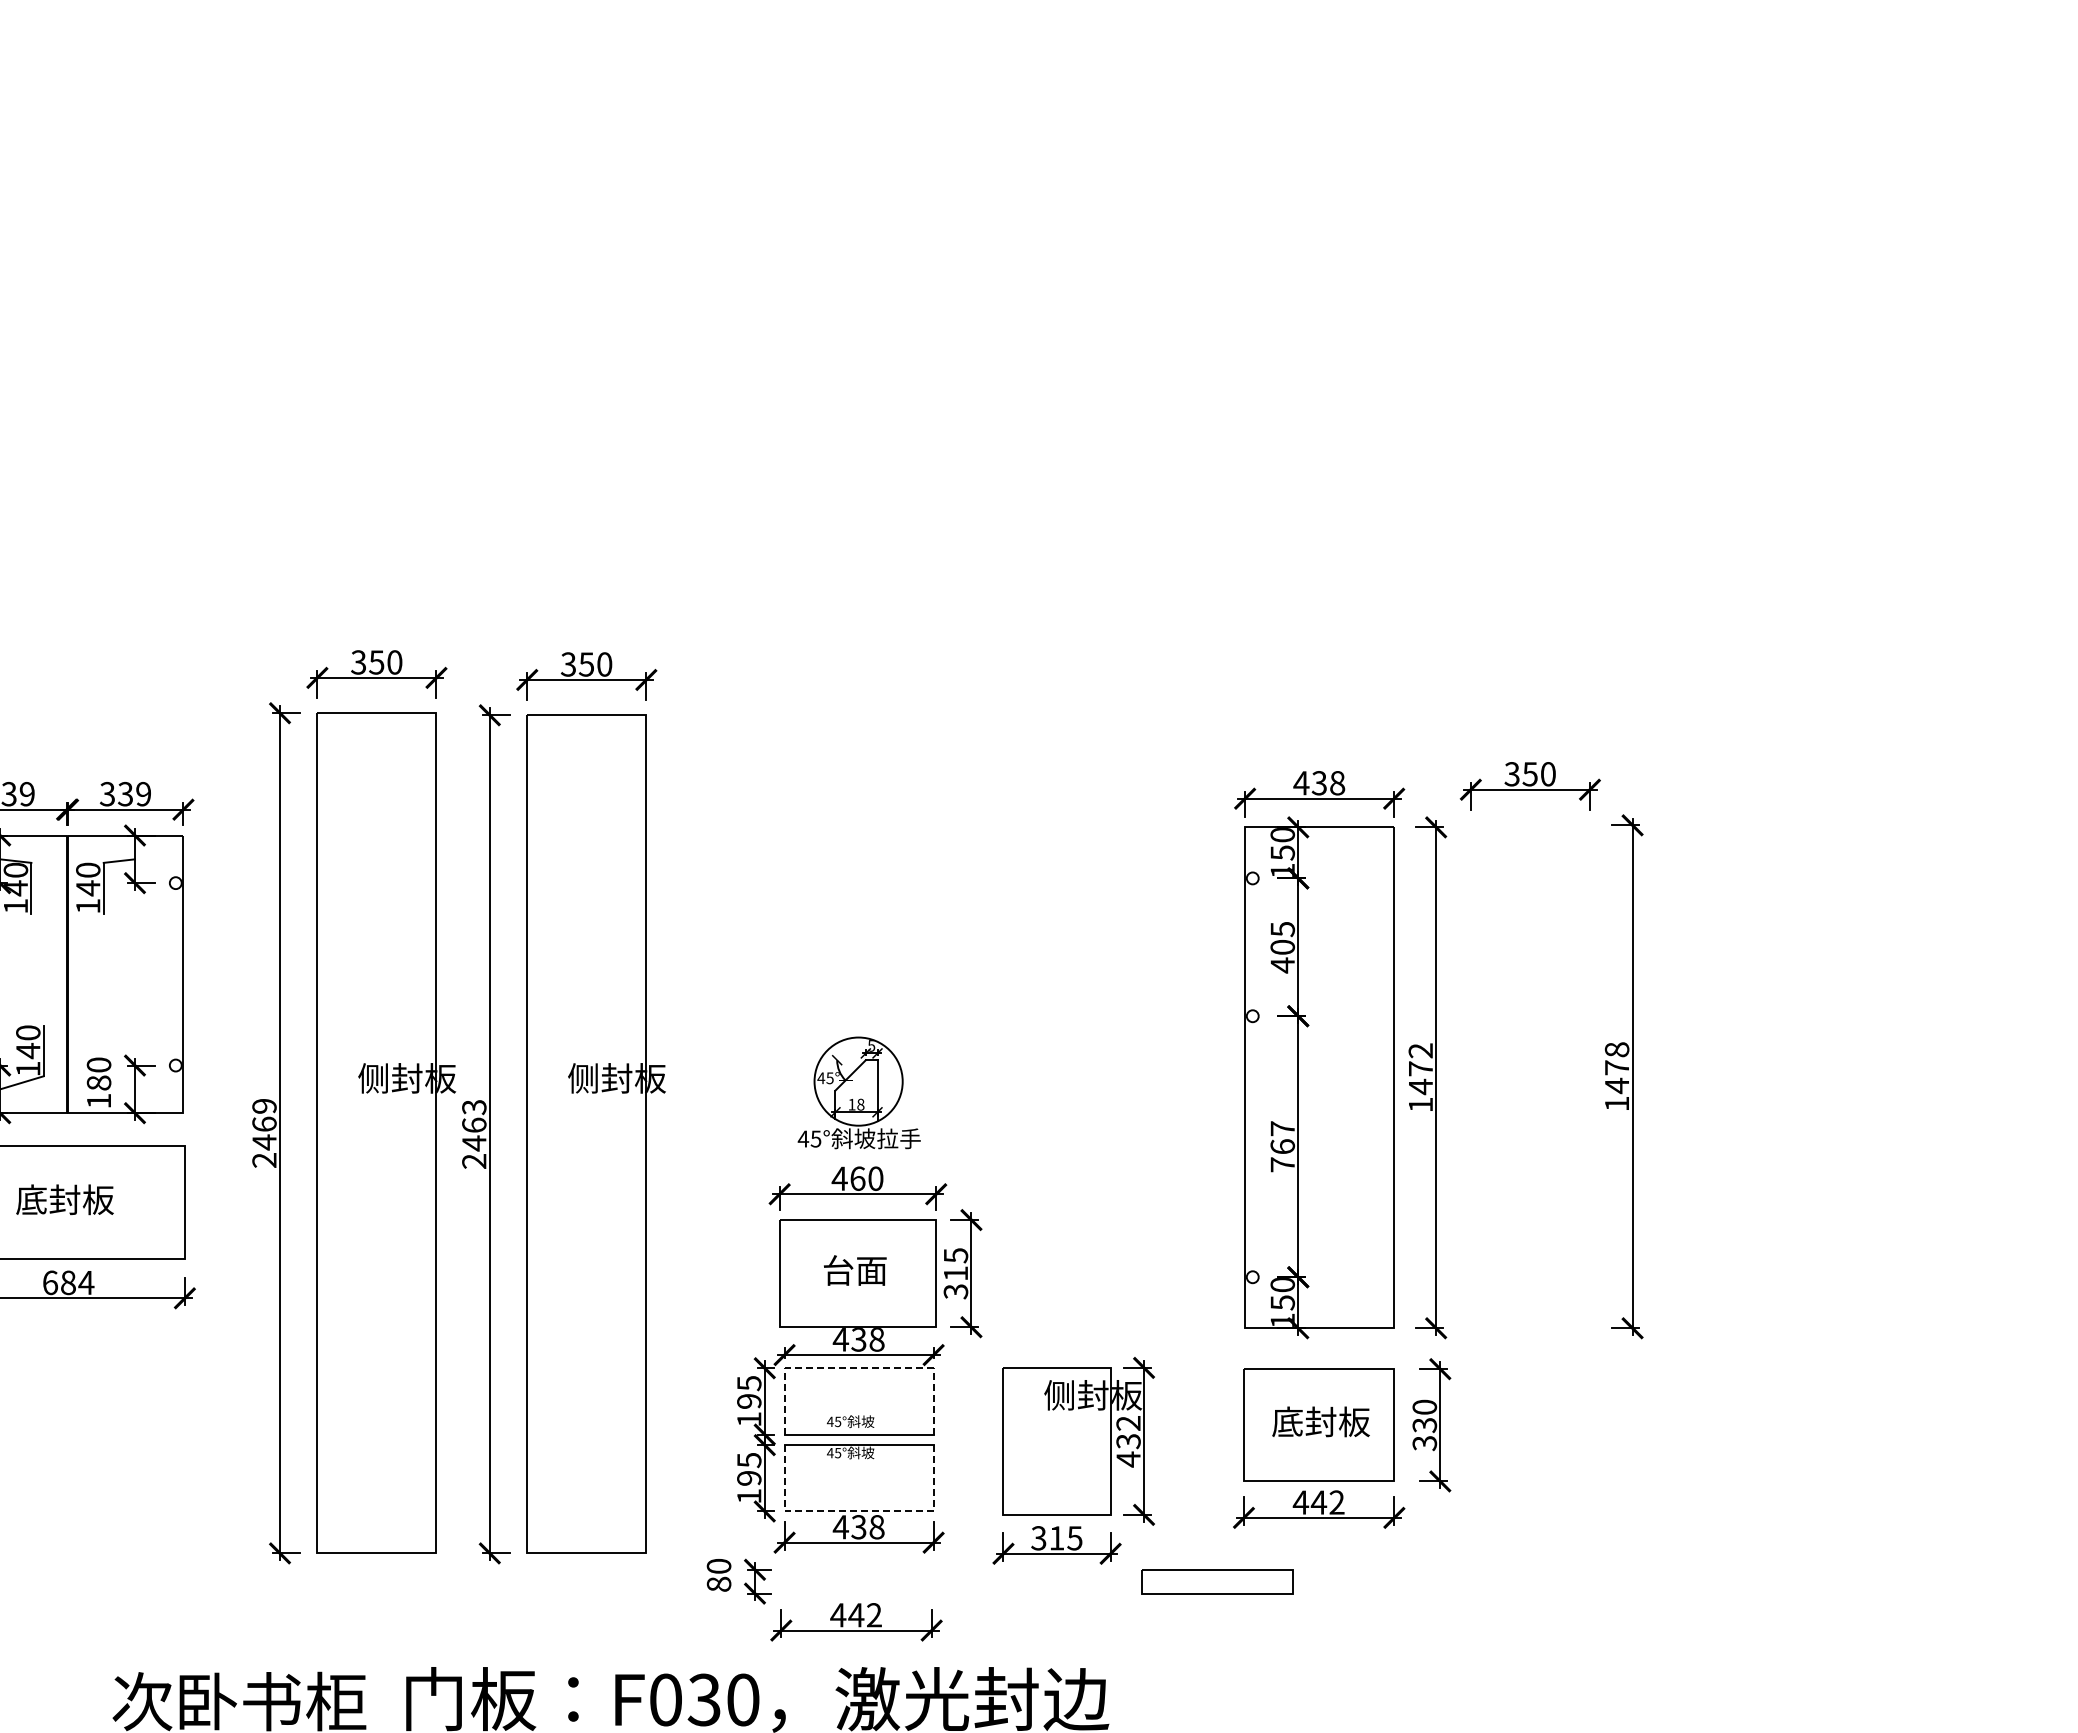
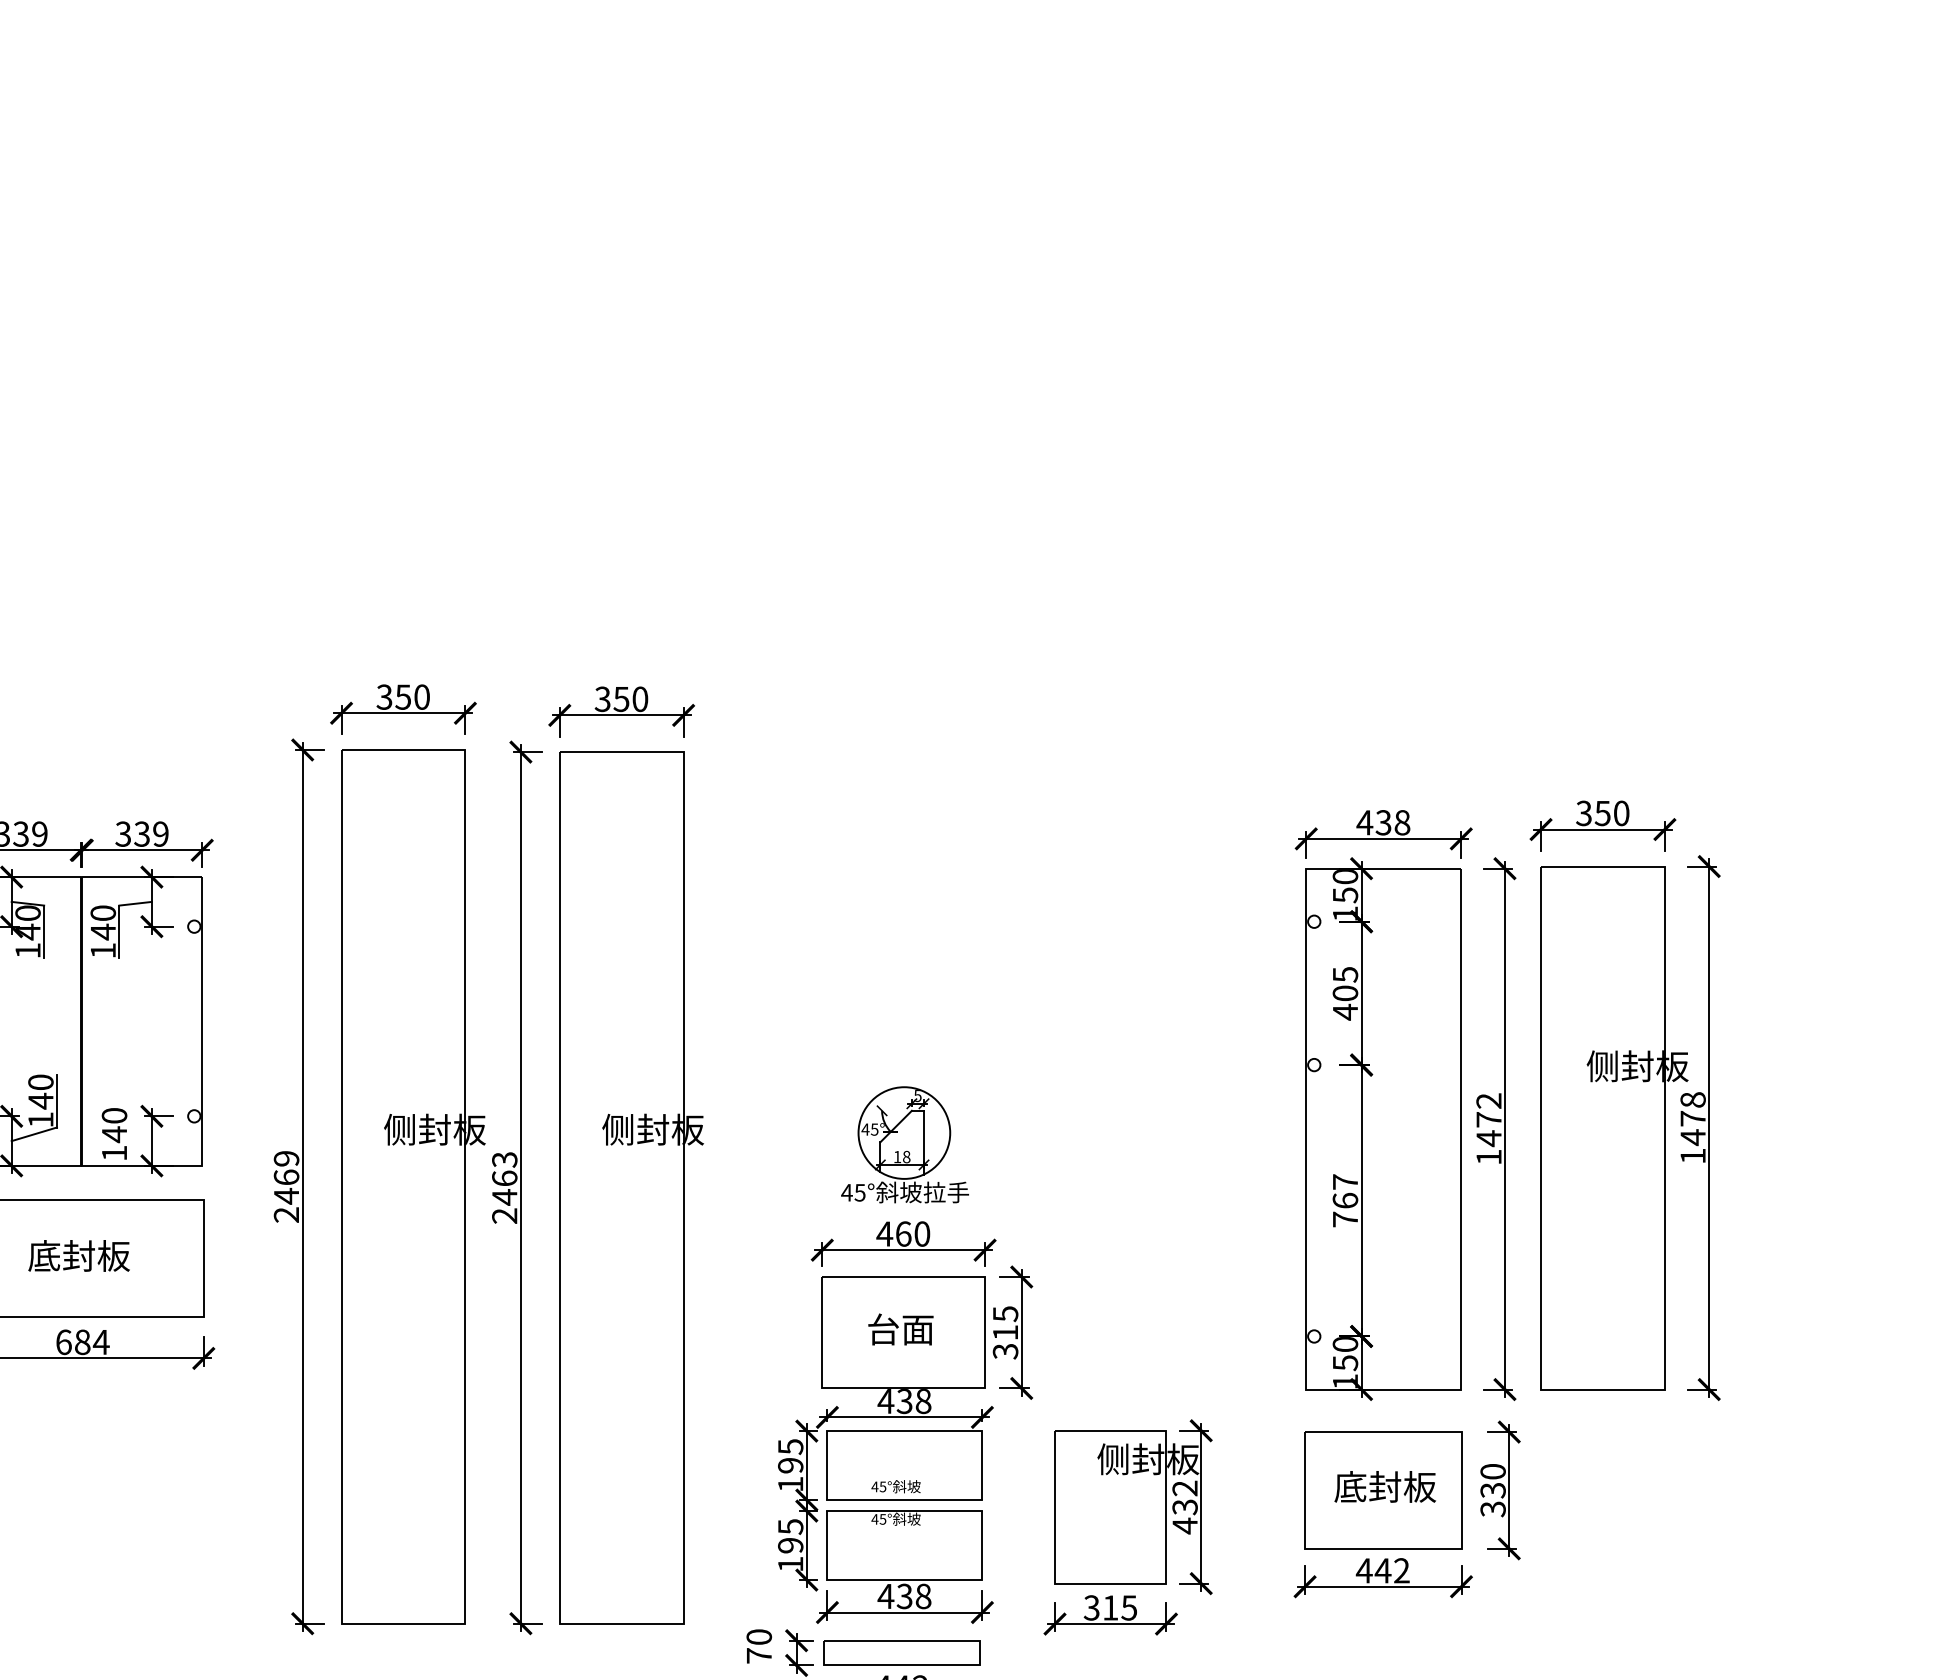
part: (1541, 1076) -> (1614, 1127), added
text: (98, 1083) -> (113, 1135), 180 -> 140
line: (859, 1368) -> (905, 1431), dashed -> solid
line: (859, 1511) -> (905, 1580), dashed -> solid
part: (1217, 1581) -> (902, 1652), moved
text: (718, 1583) -> (758, 1654), 80 -> 70

